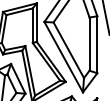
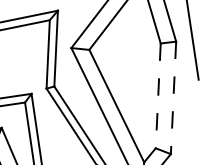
line: (89, 44) -> (158, 96), solid -> dashed
line: (97, 44) -> (173, 97), solid -> dashed

